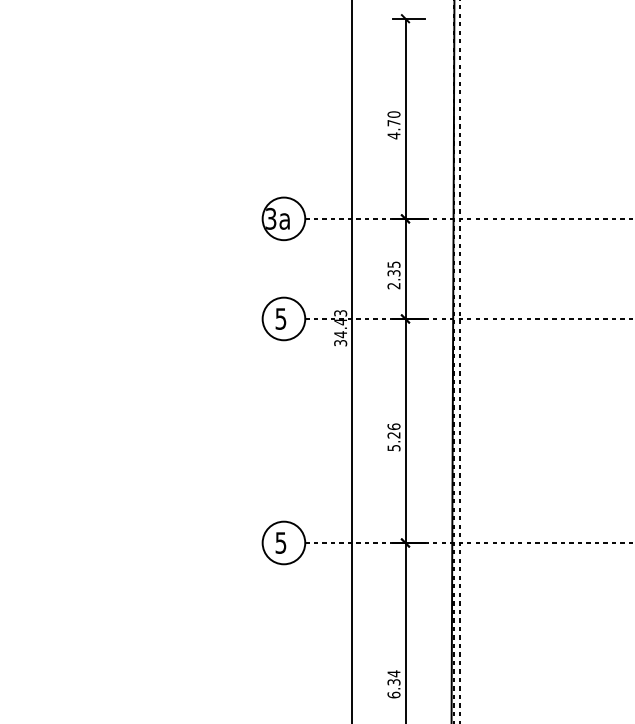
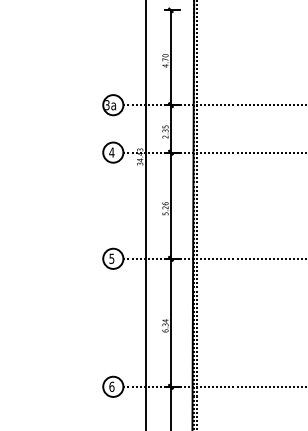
text: (280, 318) -> (111, 152), 5 -> 4

